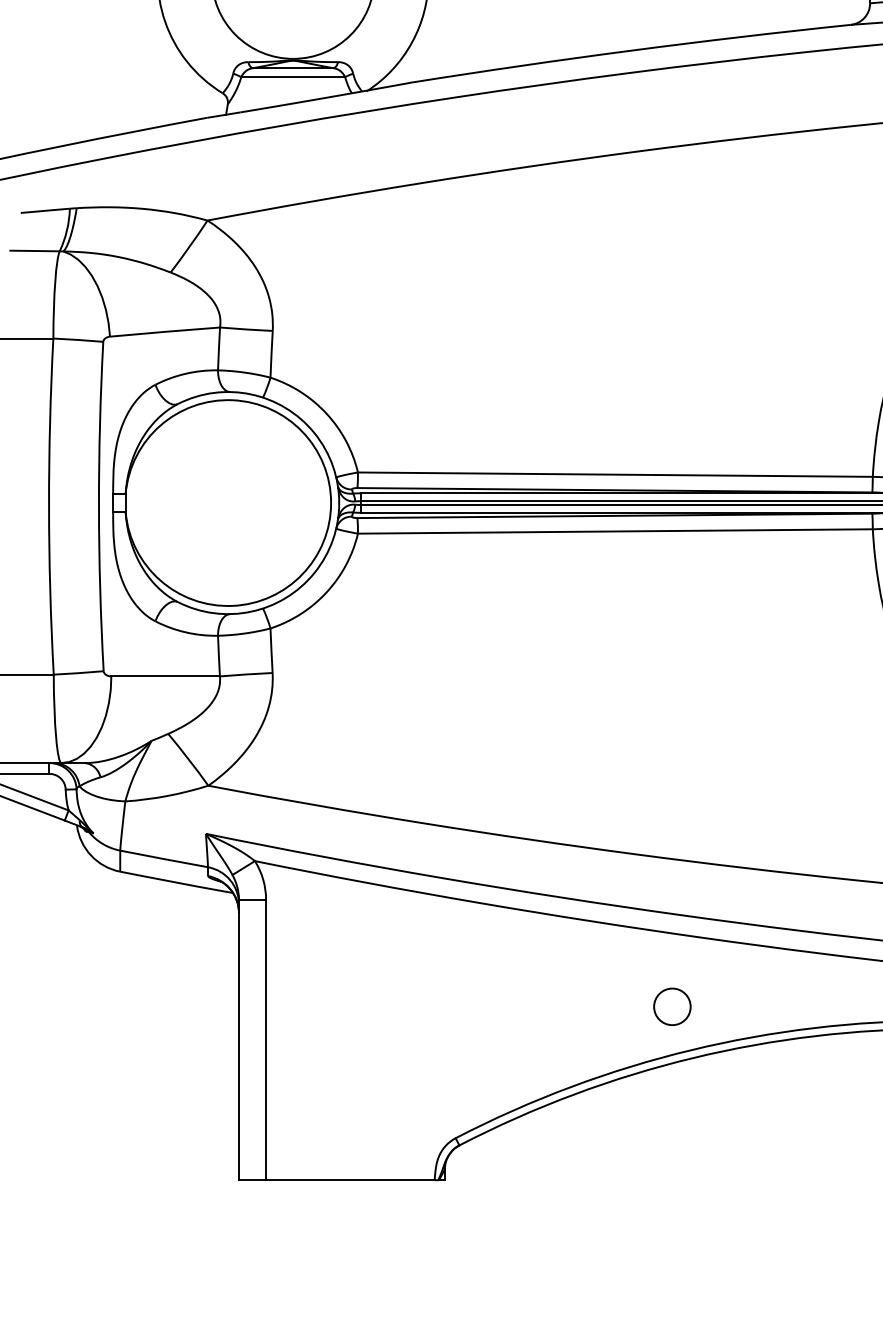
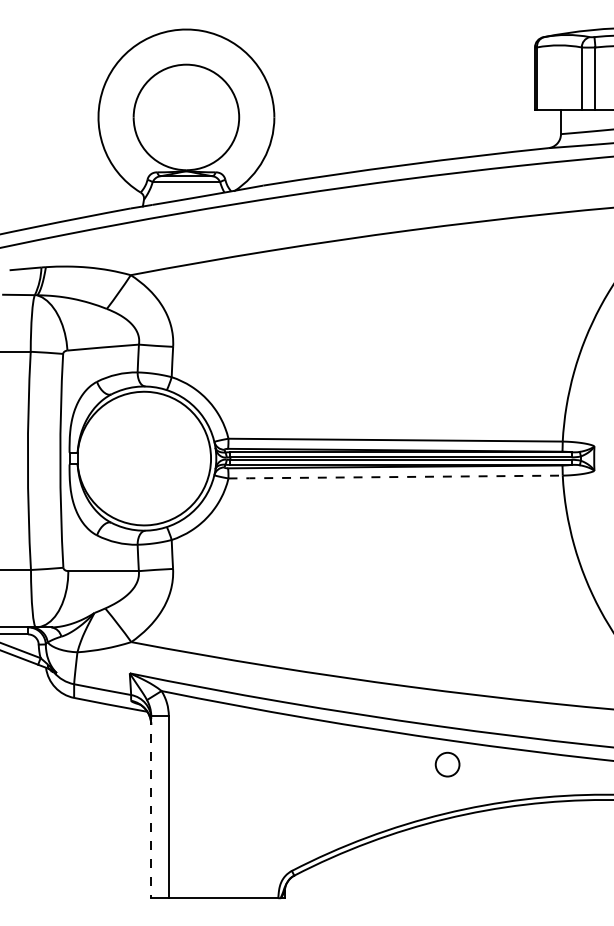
line: (612, 532) -> (393, 477), solid -> dashed
circle: (672, 1006) -> (447, 764), moved
line: (239, 1040) -> (151, 807), solid -> dashed

